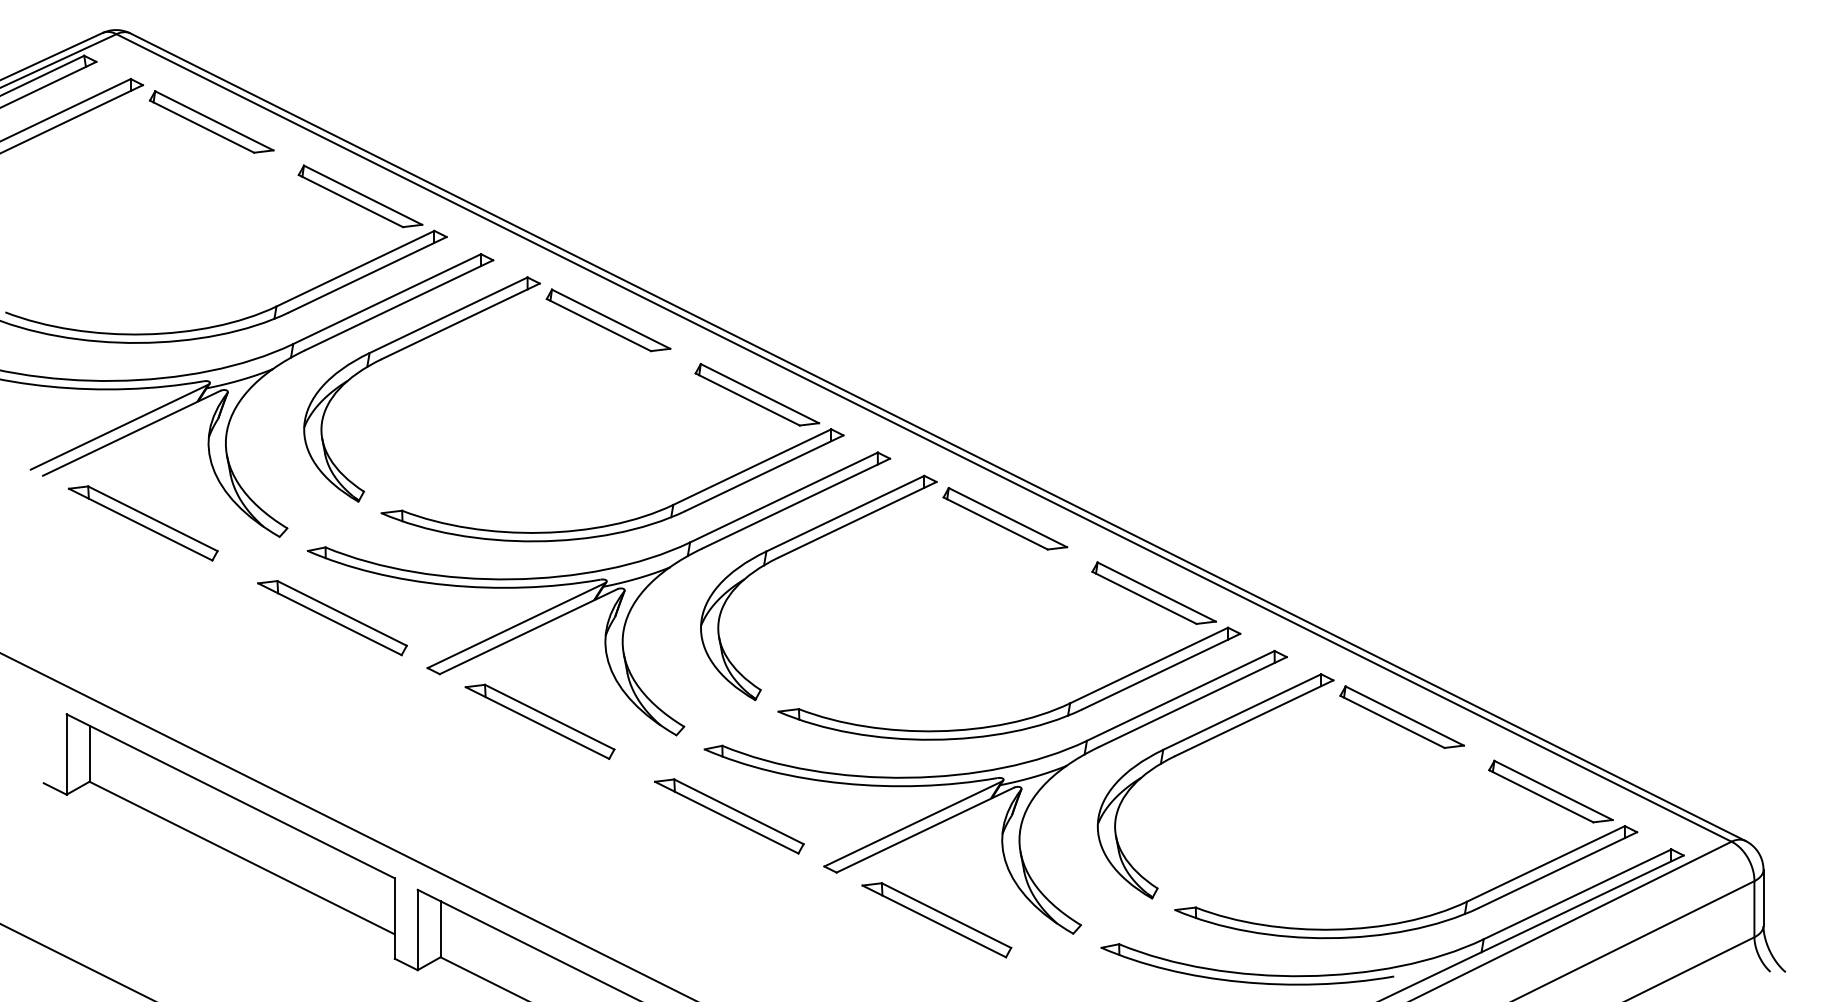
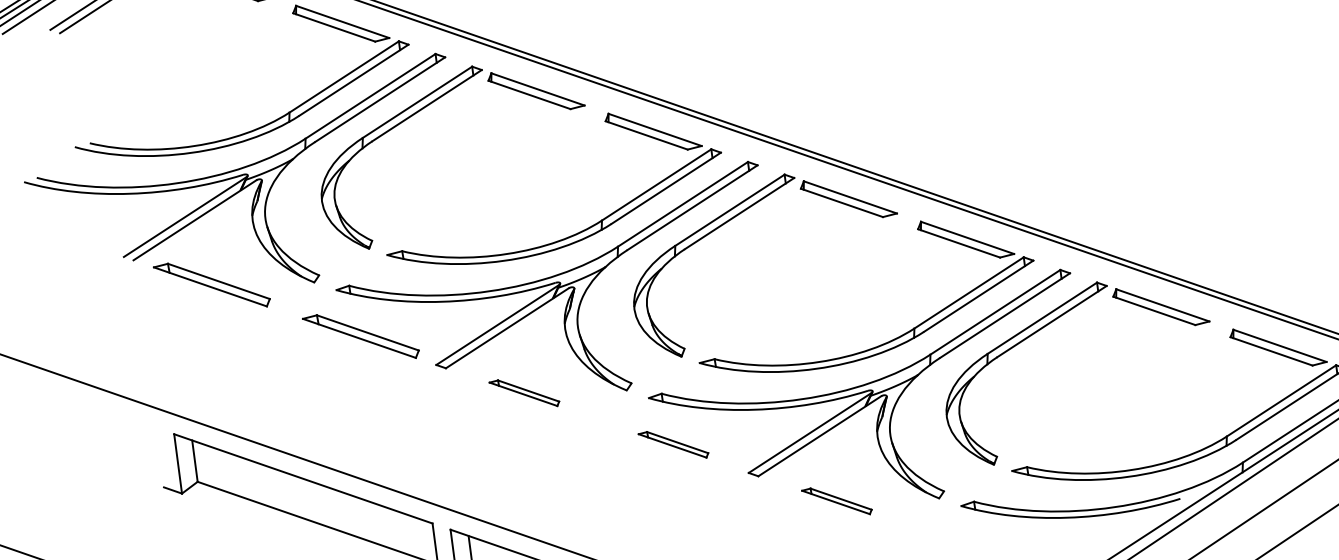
part: (539, 721) -> (524, 393), size x0.6
part: (729, 816) -> (673, 445), size x0.6
part: (936, 920) -> (836, 501), size x0.6

